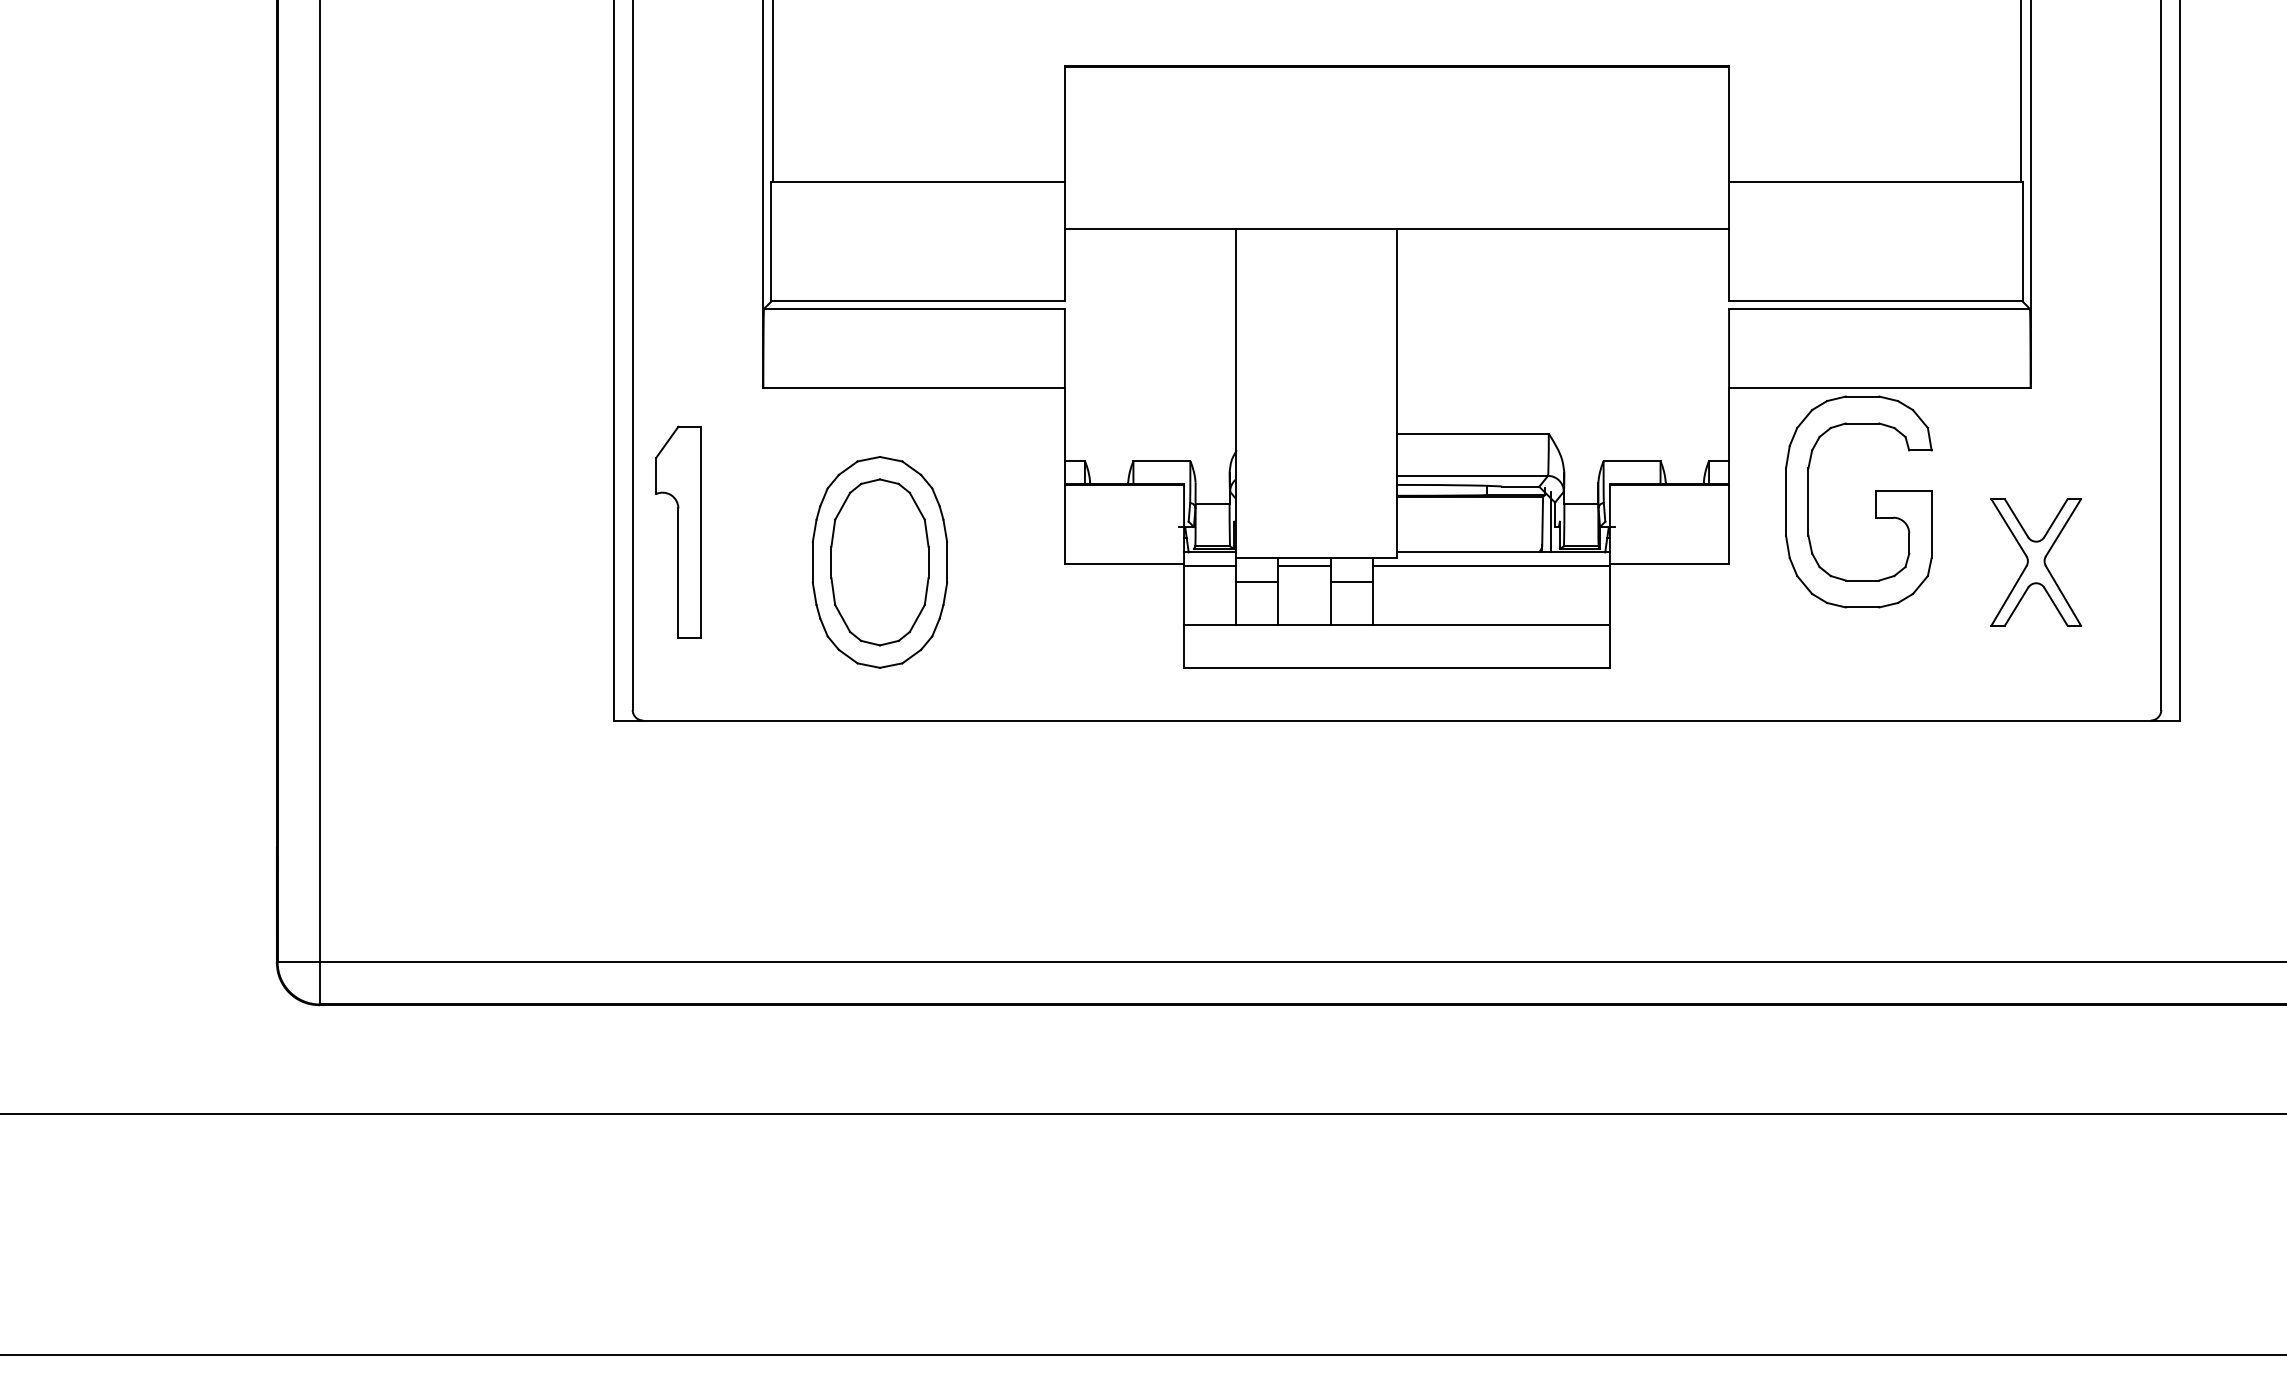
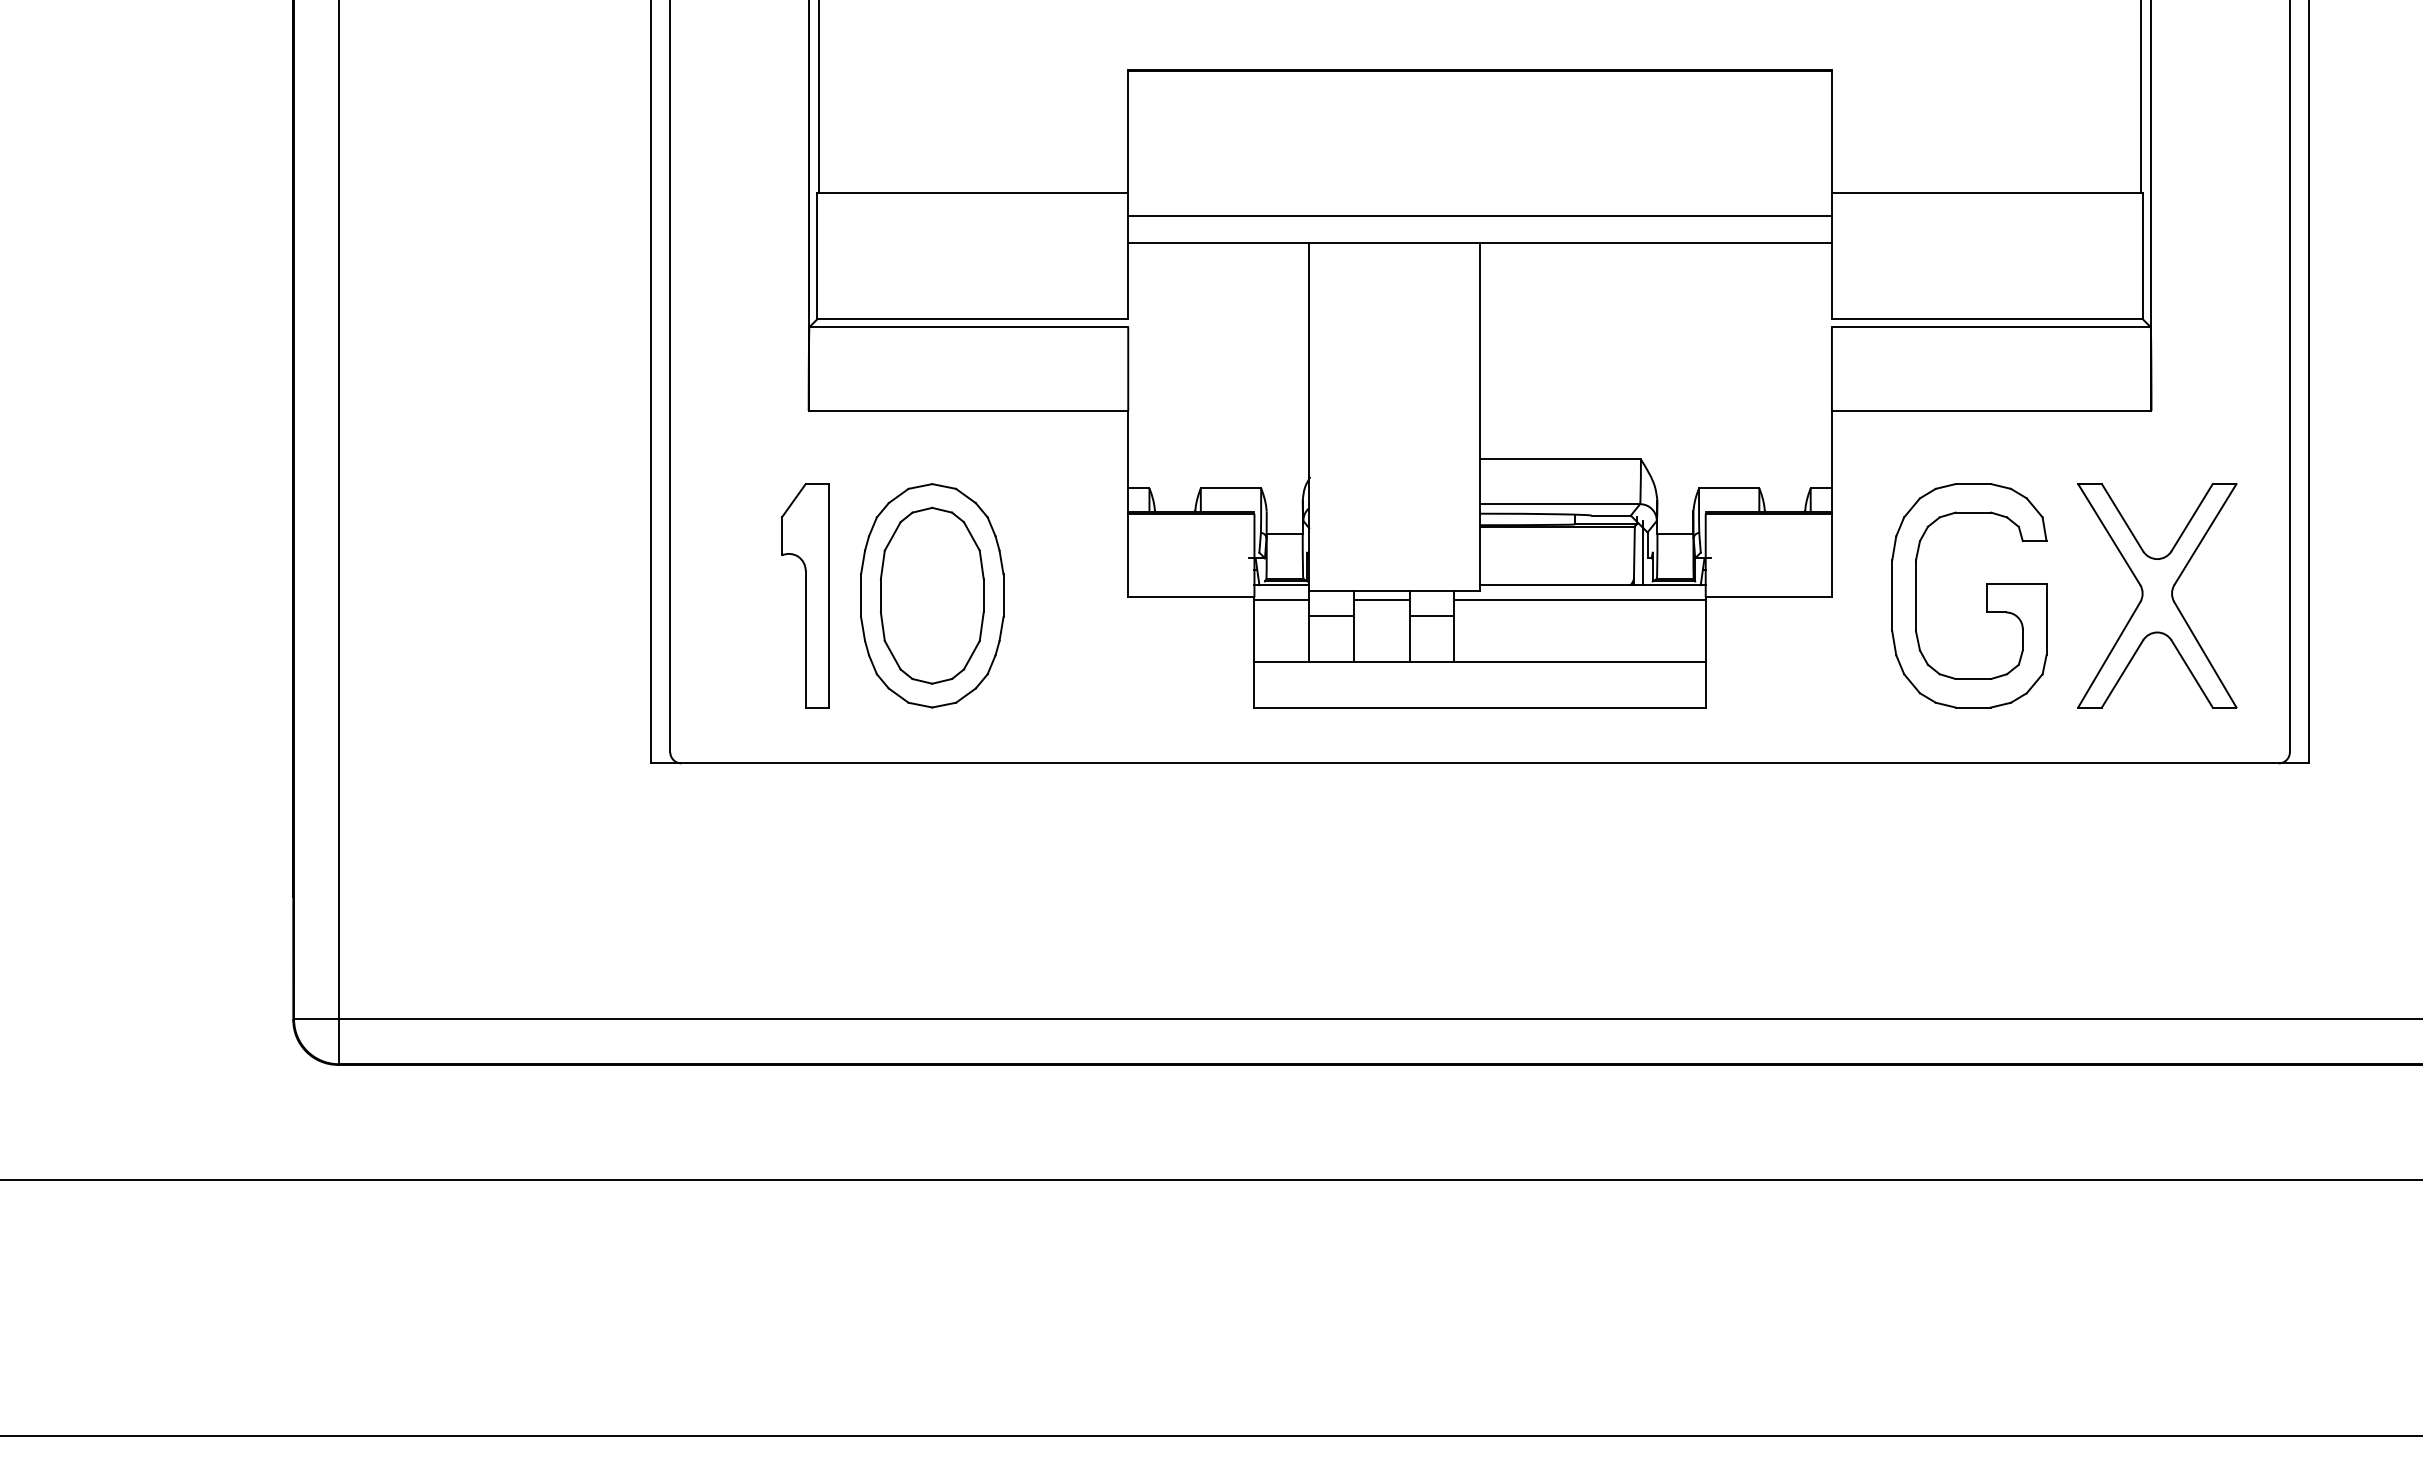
line: (1396, 203) -> (1479, 215), added
part: (1874, 501) -> (1986, 595), moved
part: (677, 531) -> (804, 595), moved
part: (2036, 562) -> (2157, 595), size x1.67

